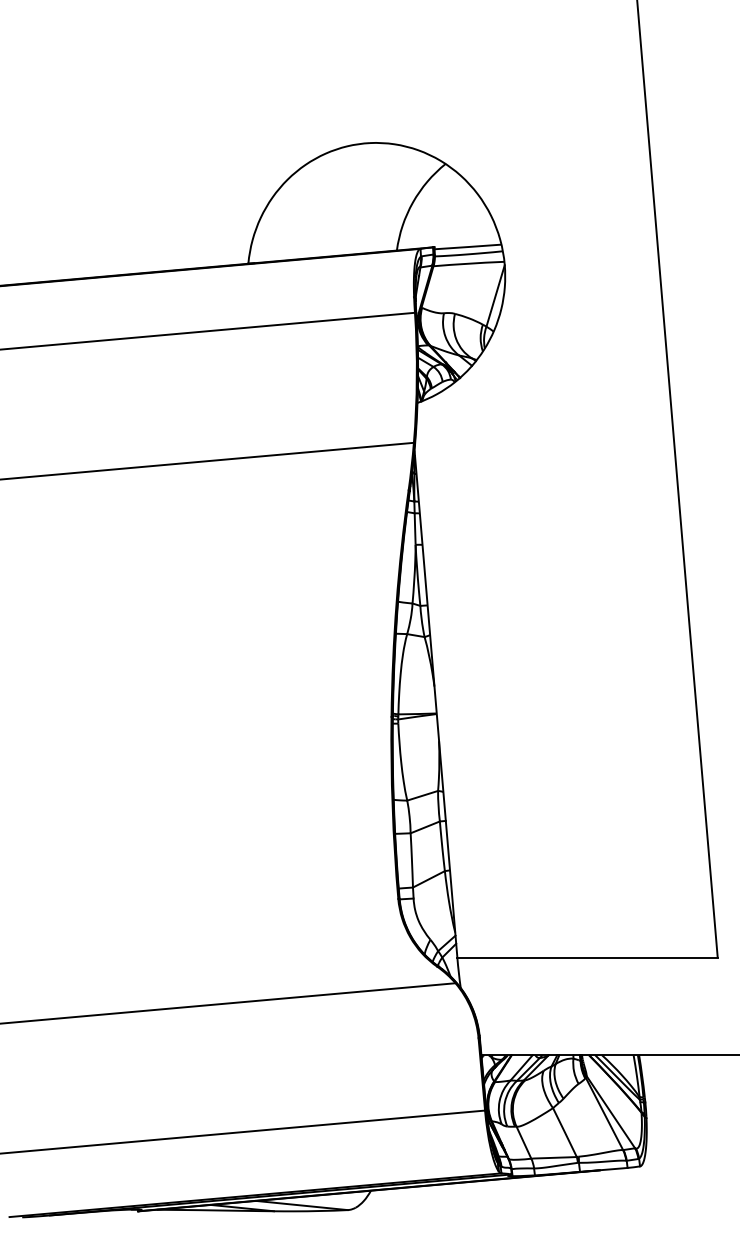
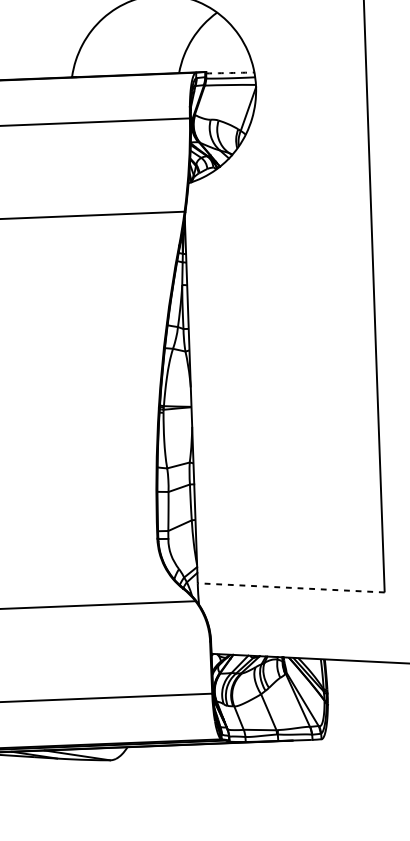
arc: (468, 247) -> (230, 73), solid -> dashed
line: (587, 958) -> (291, 588), solid -> dashed

